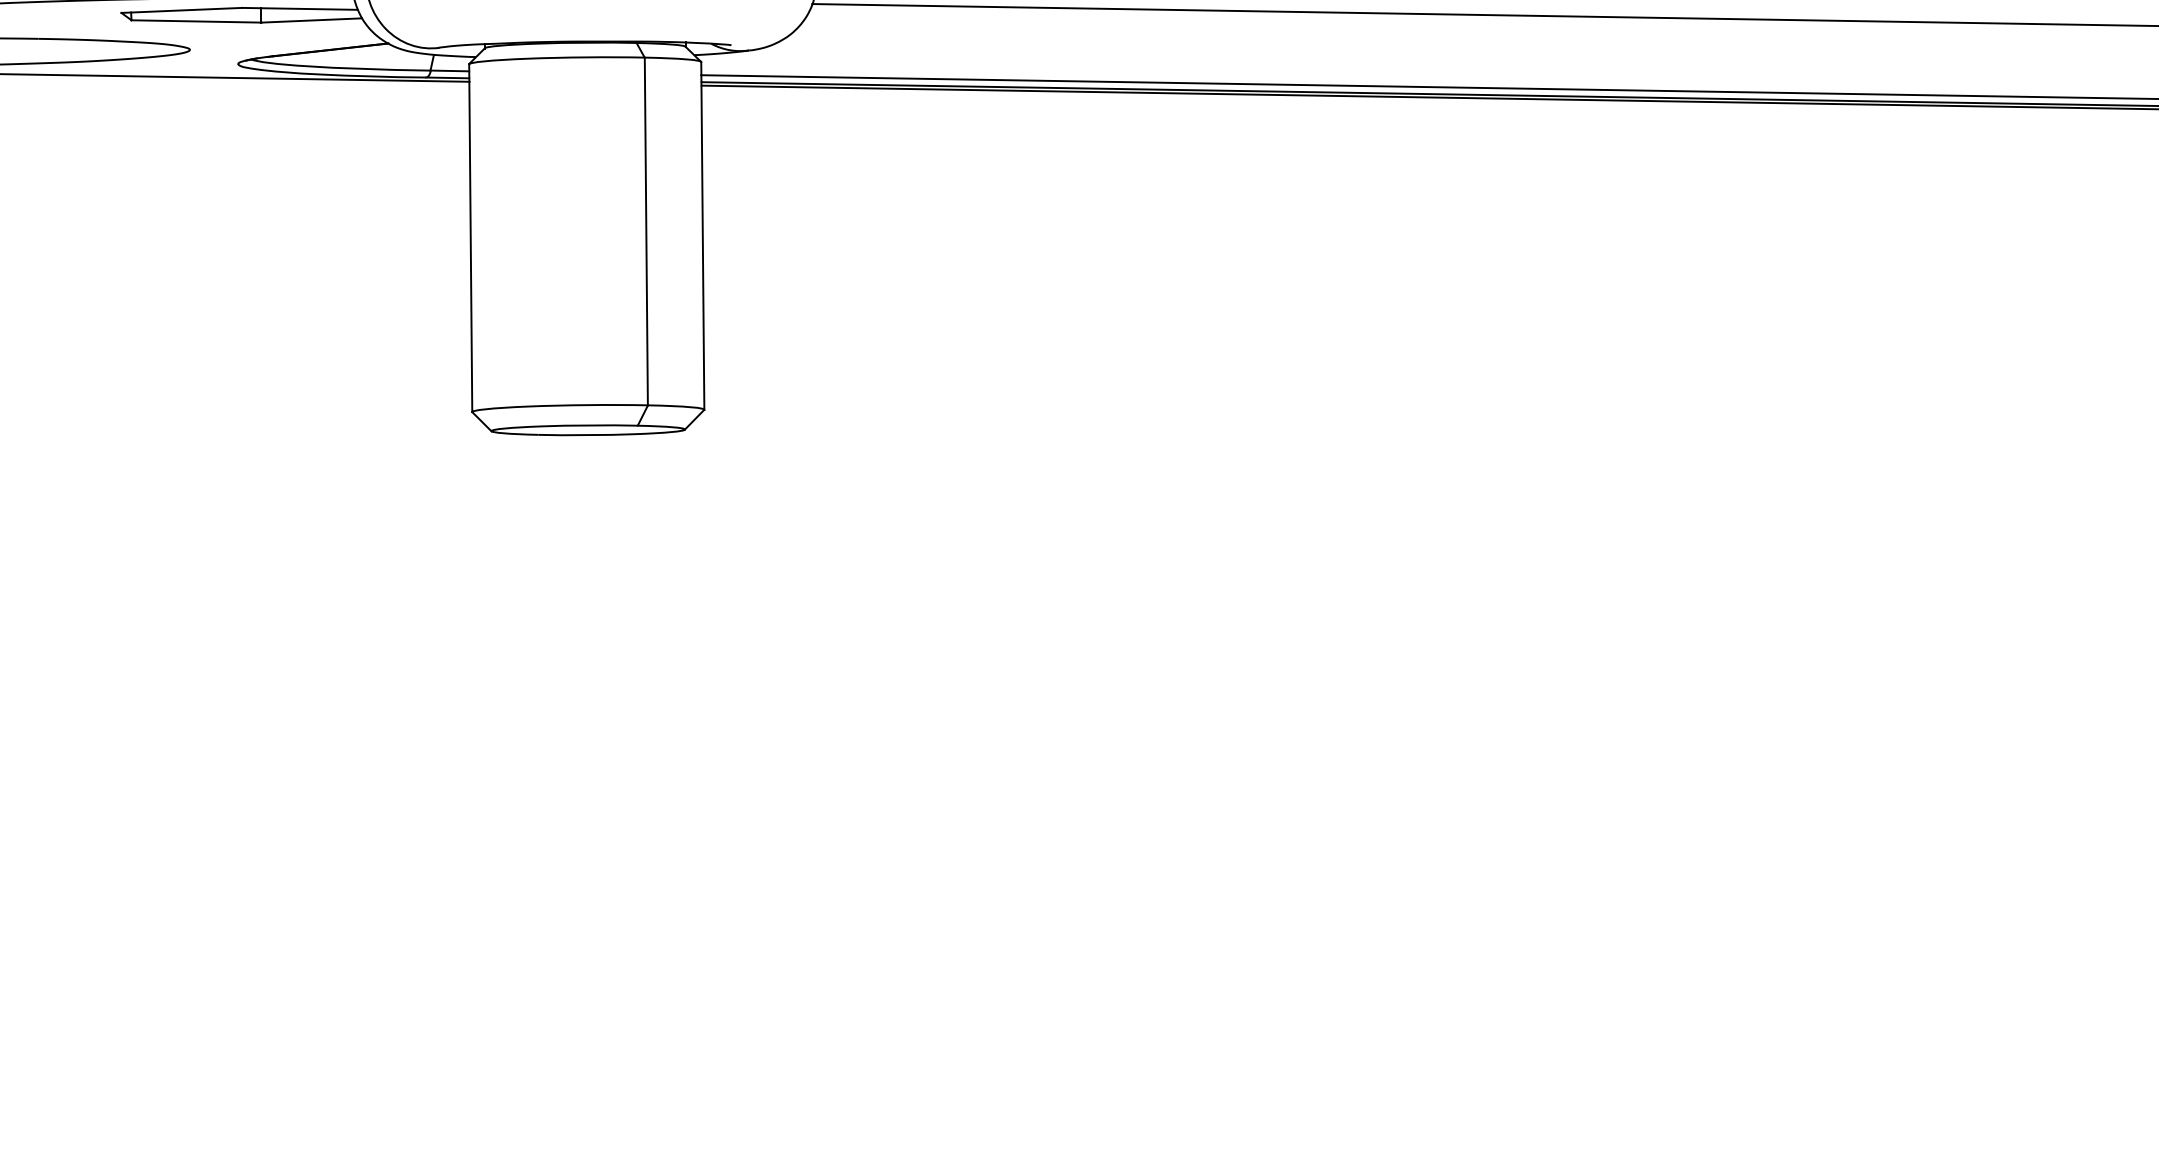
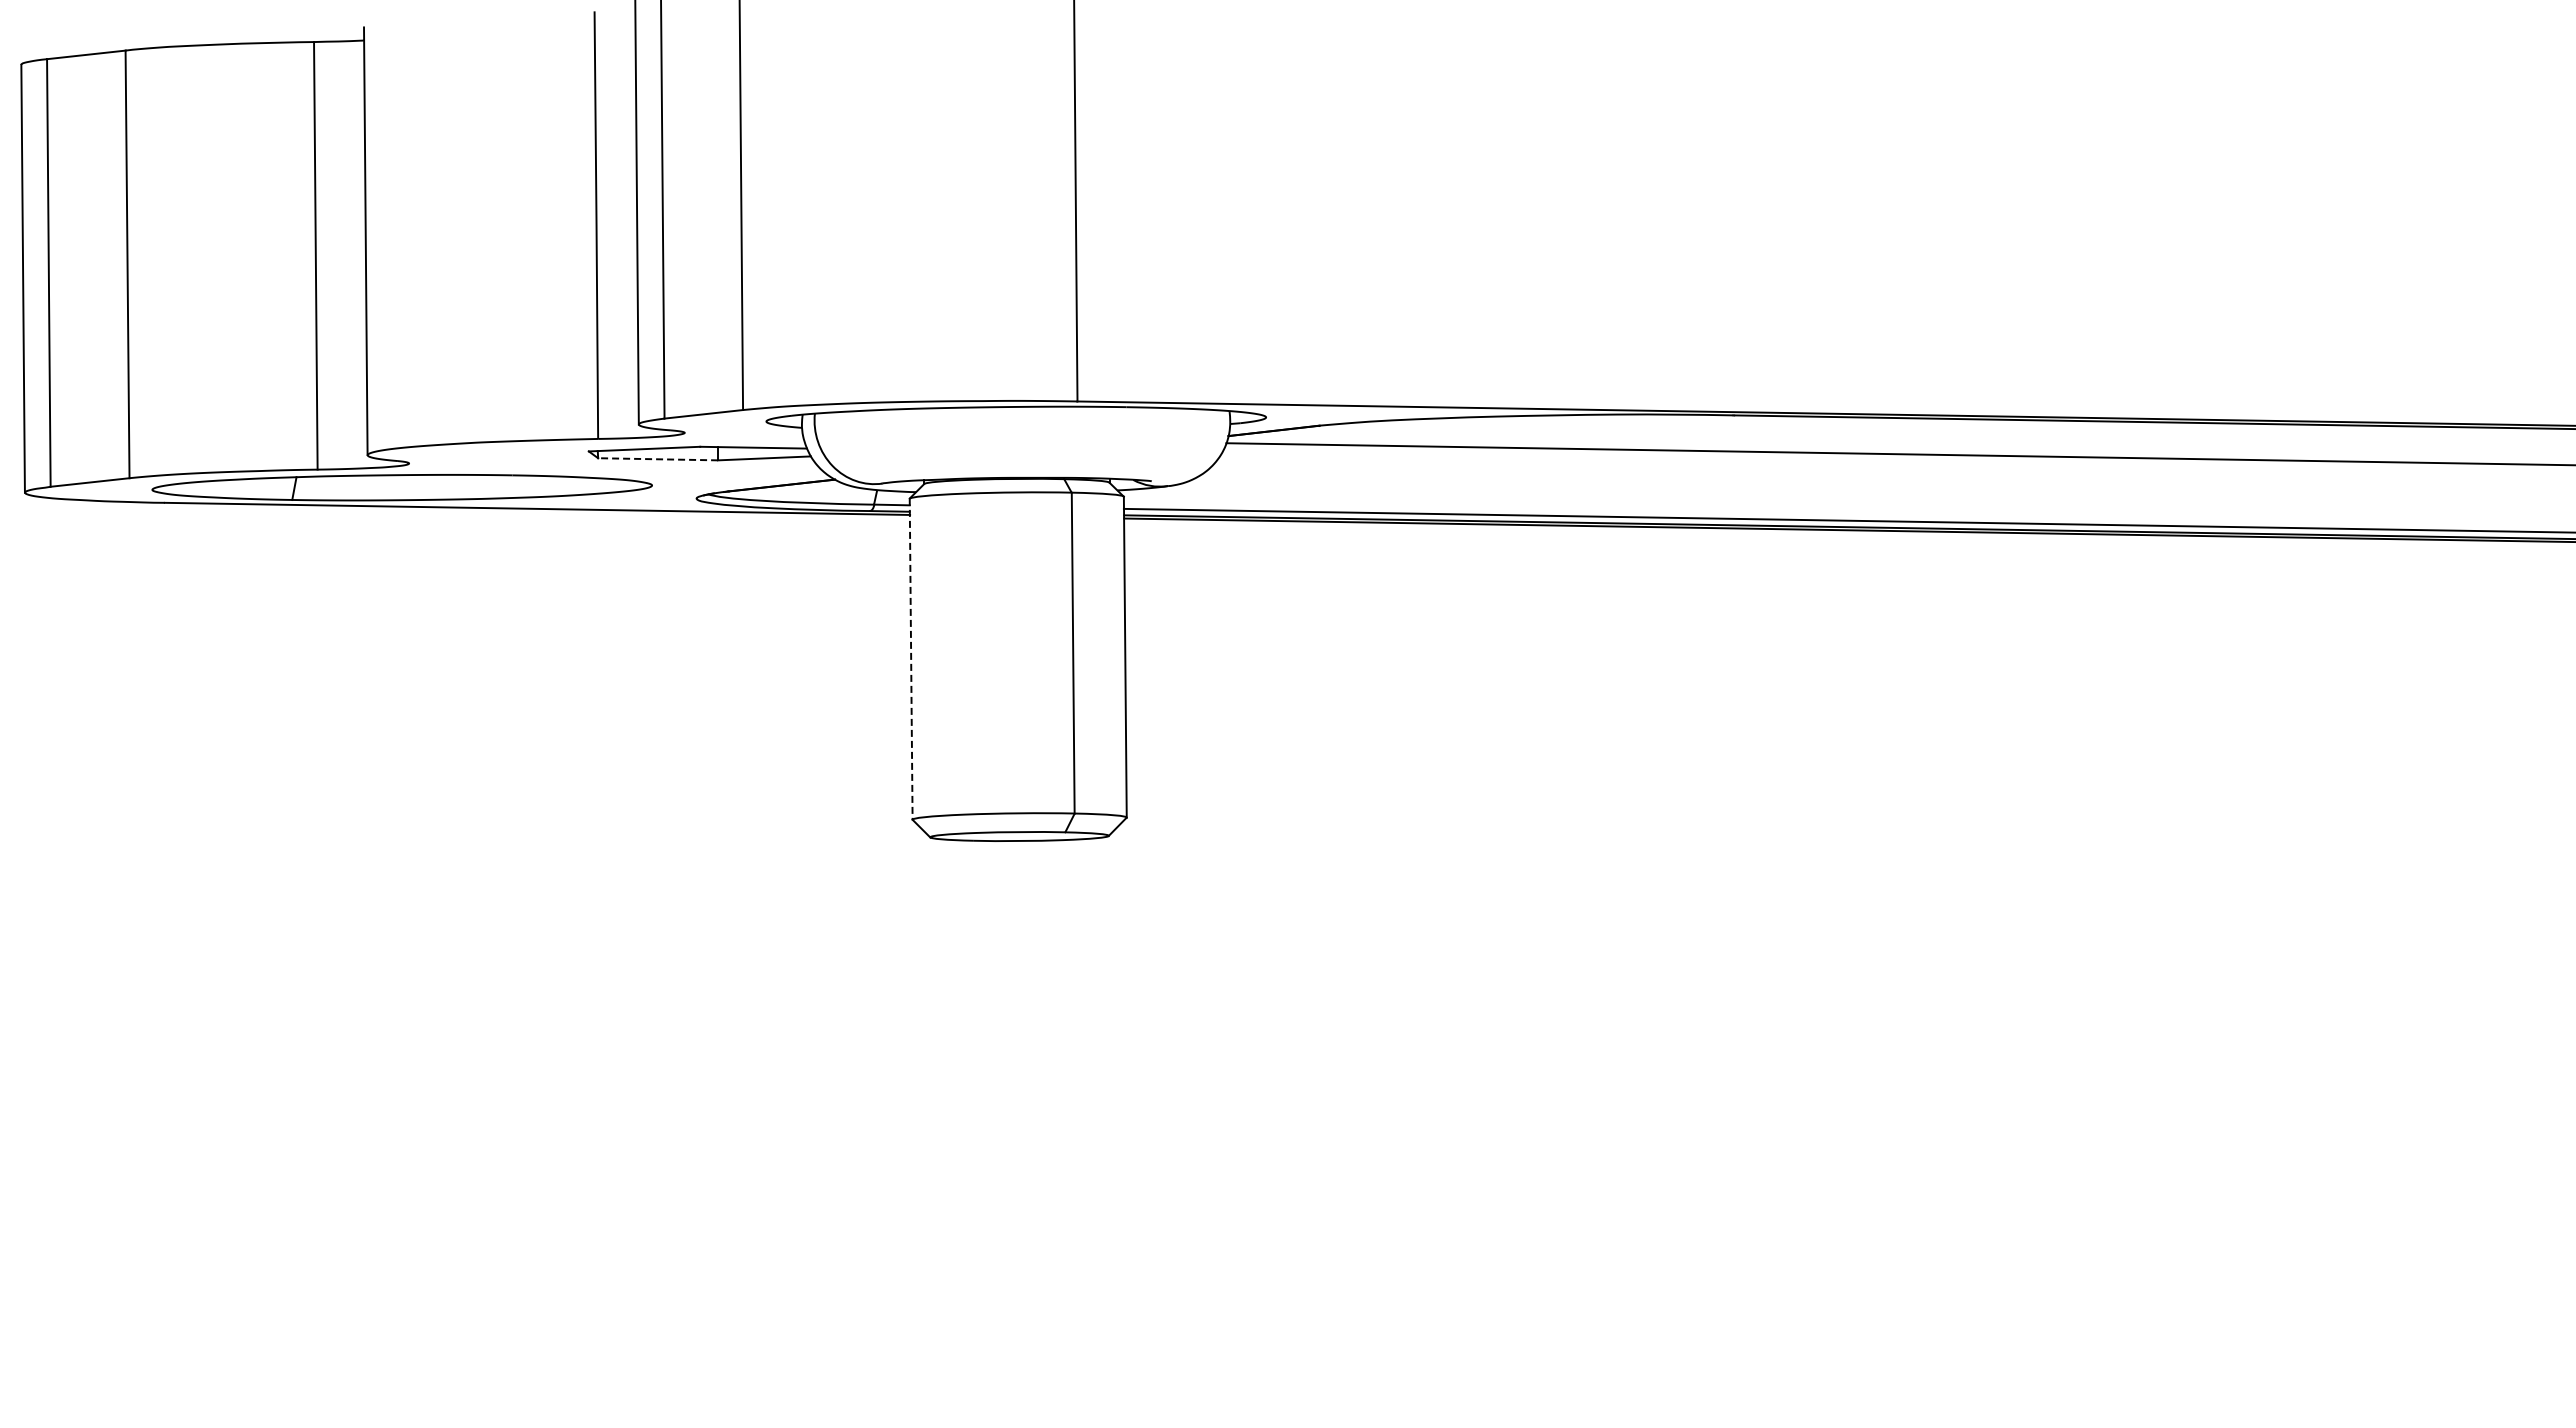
line: (196, 21) -> (658, 459), solid -> dashed
line: (471, 238) -> (911, 659), solid -> dashed

